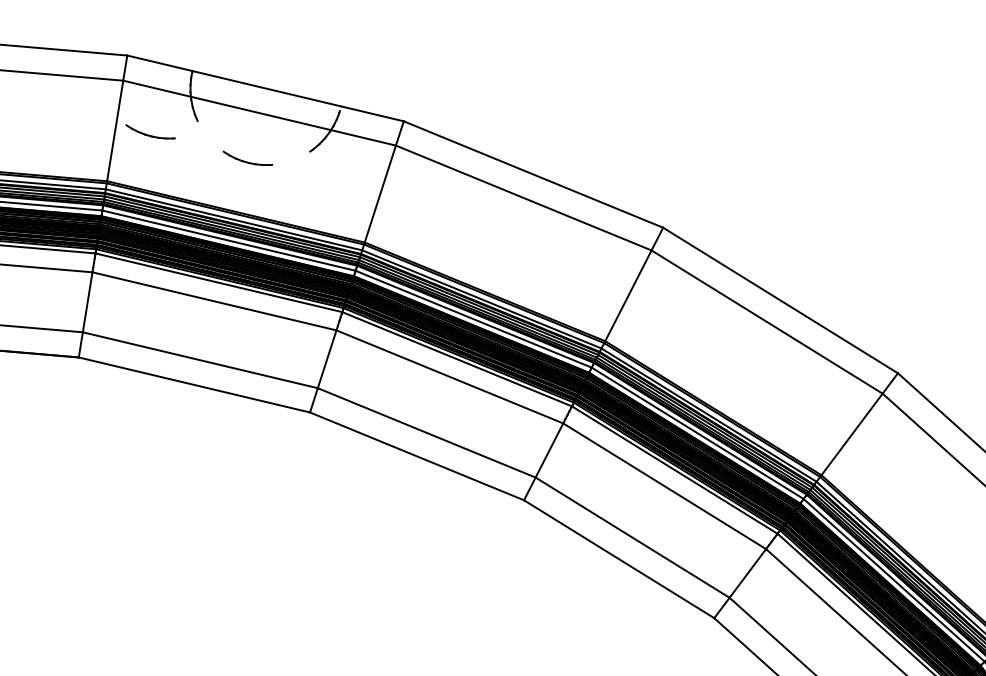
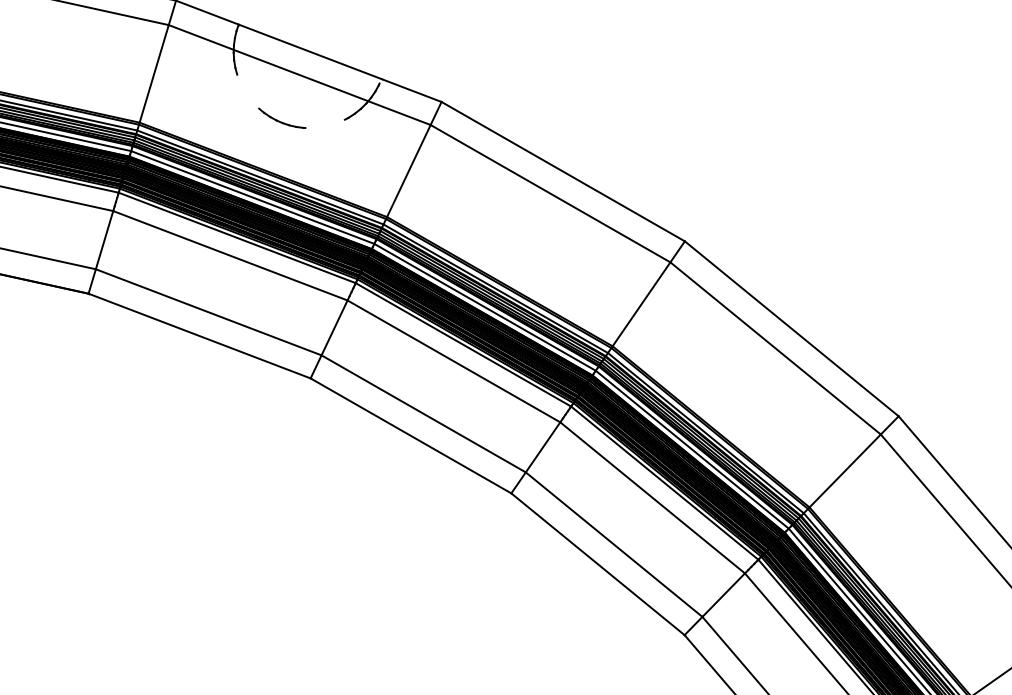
part: (150, 130) -> (189, 78), removed

